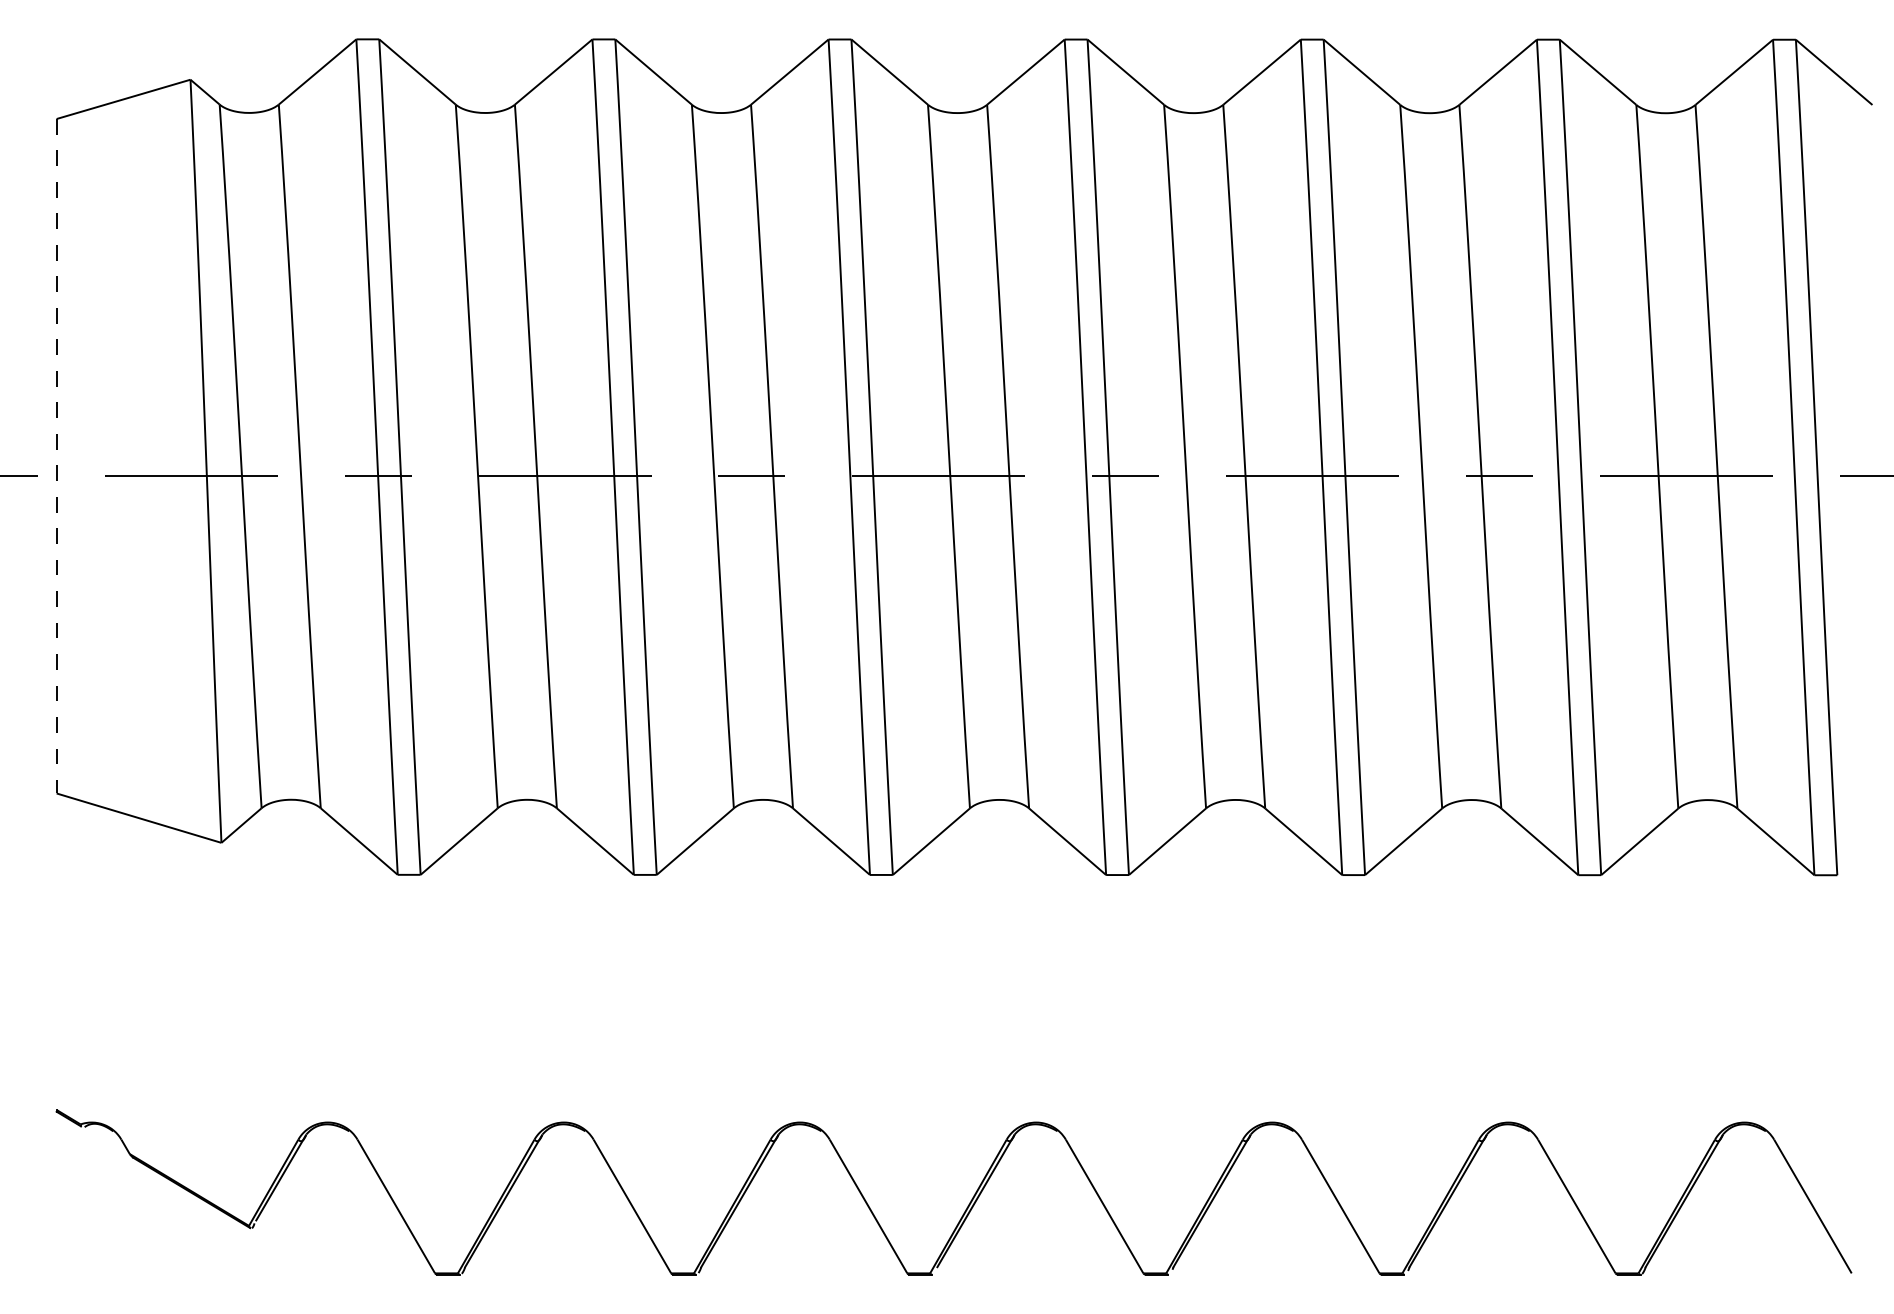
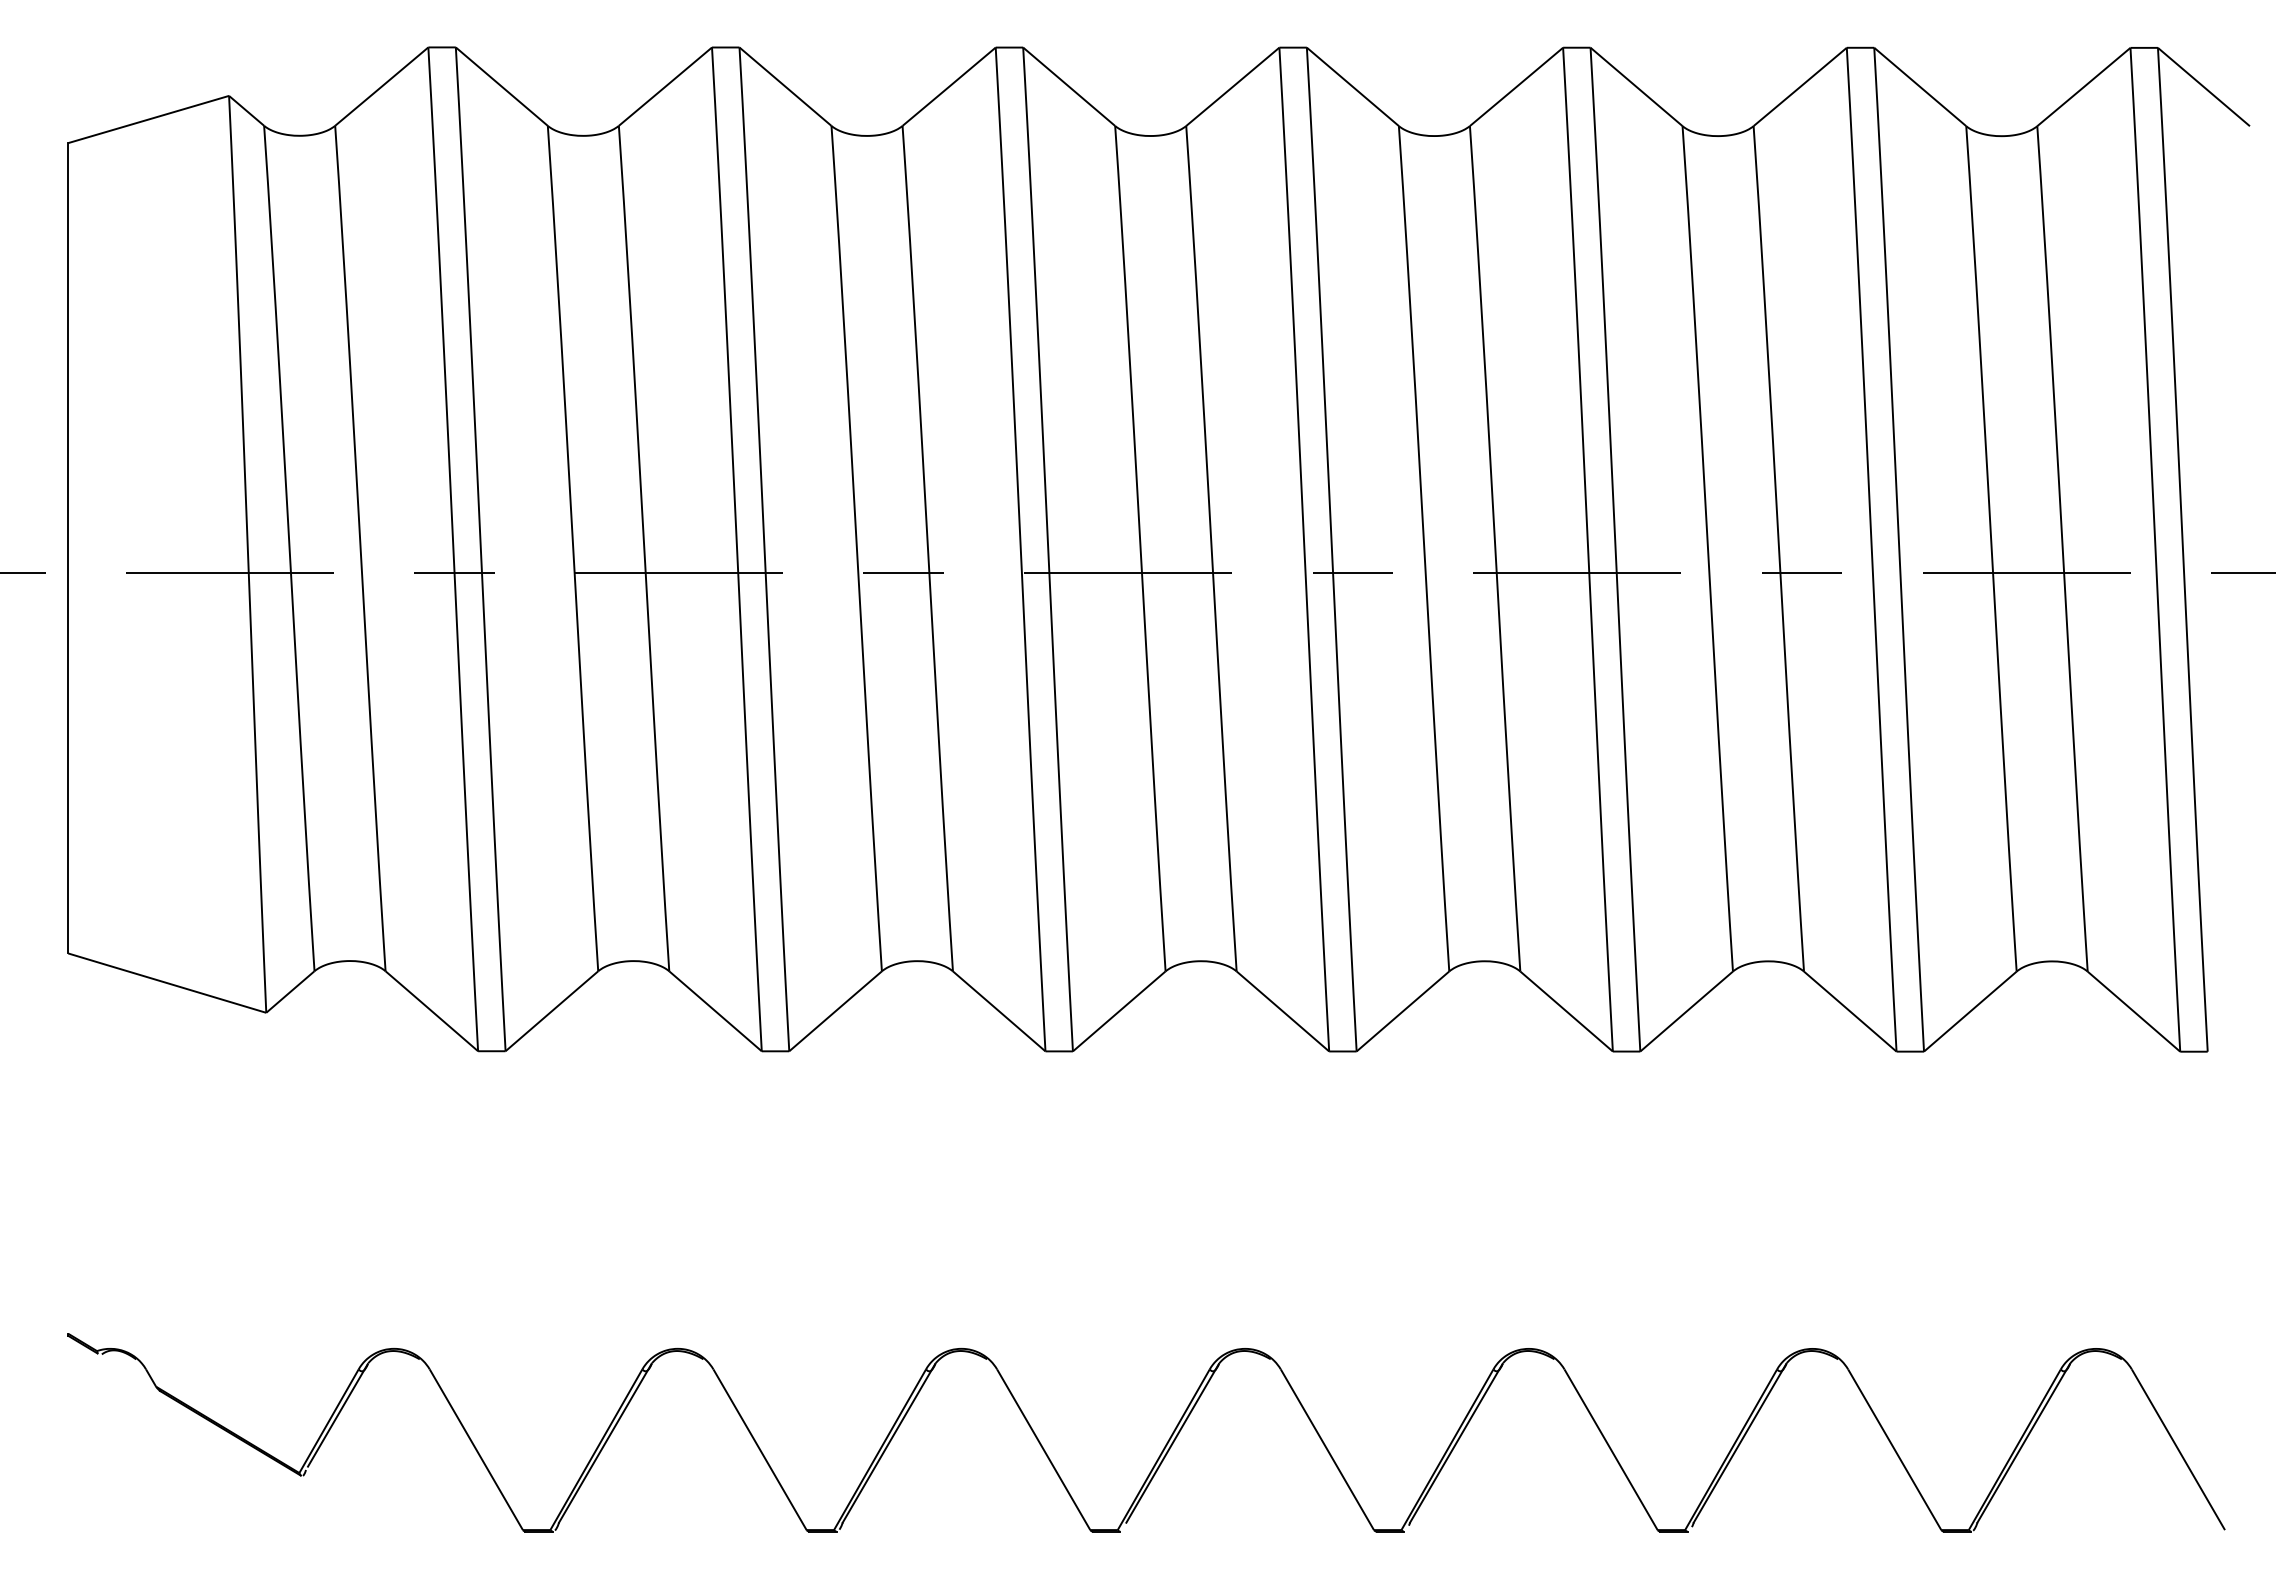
line: (56, 456) -> (68, 548), dashed -> solid

